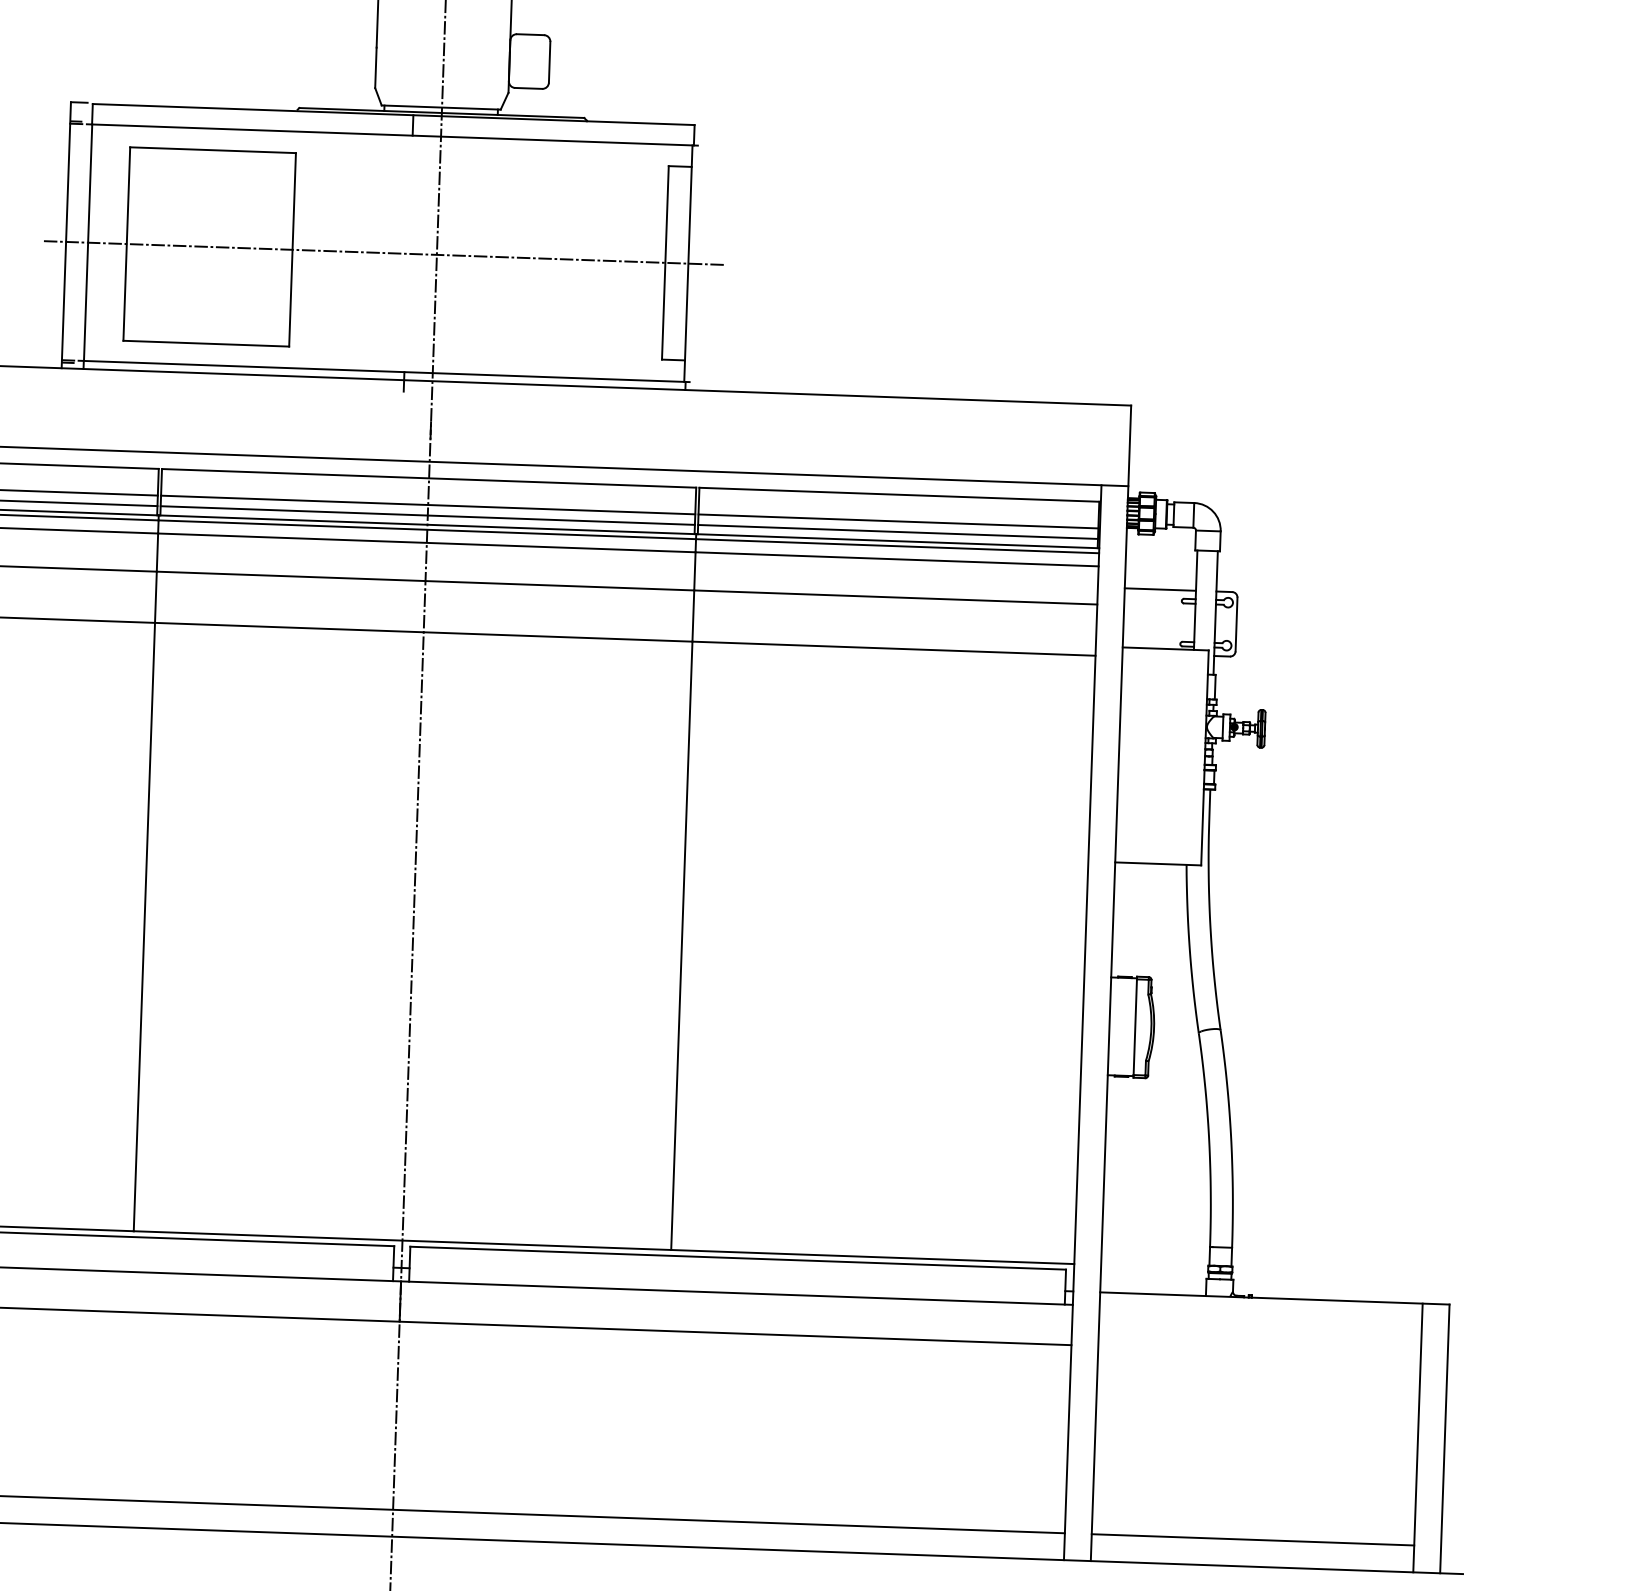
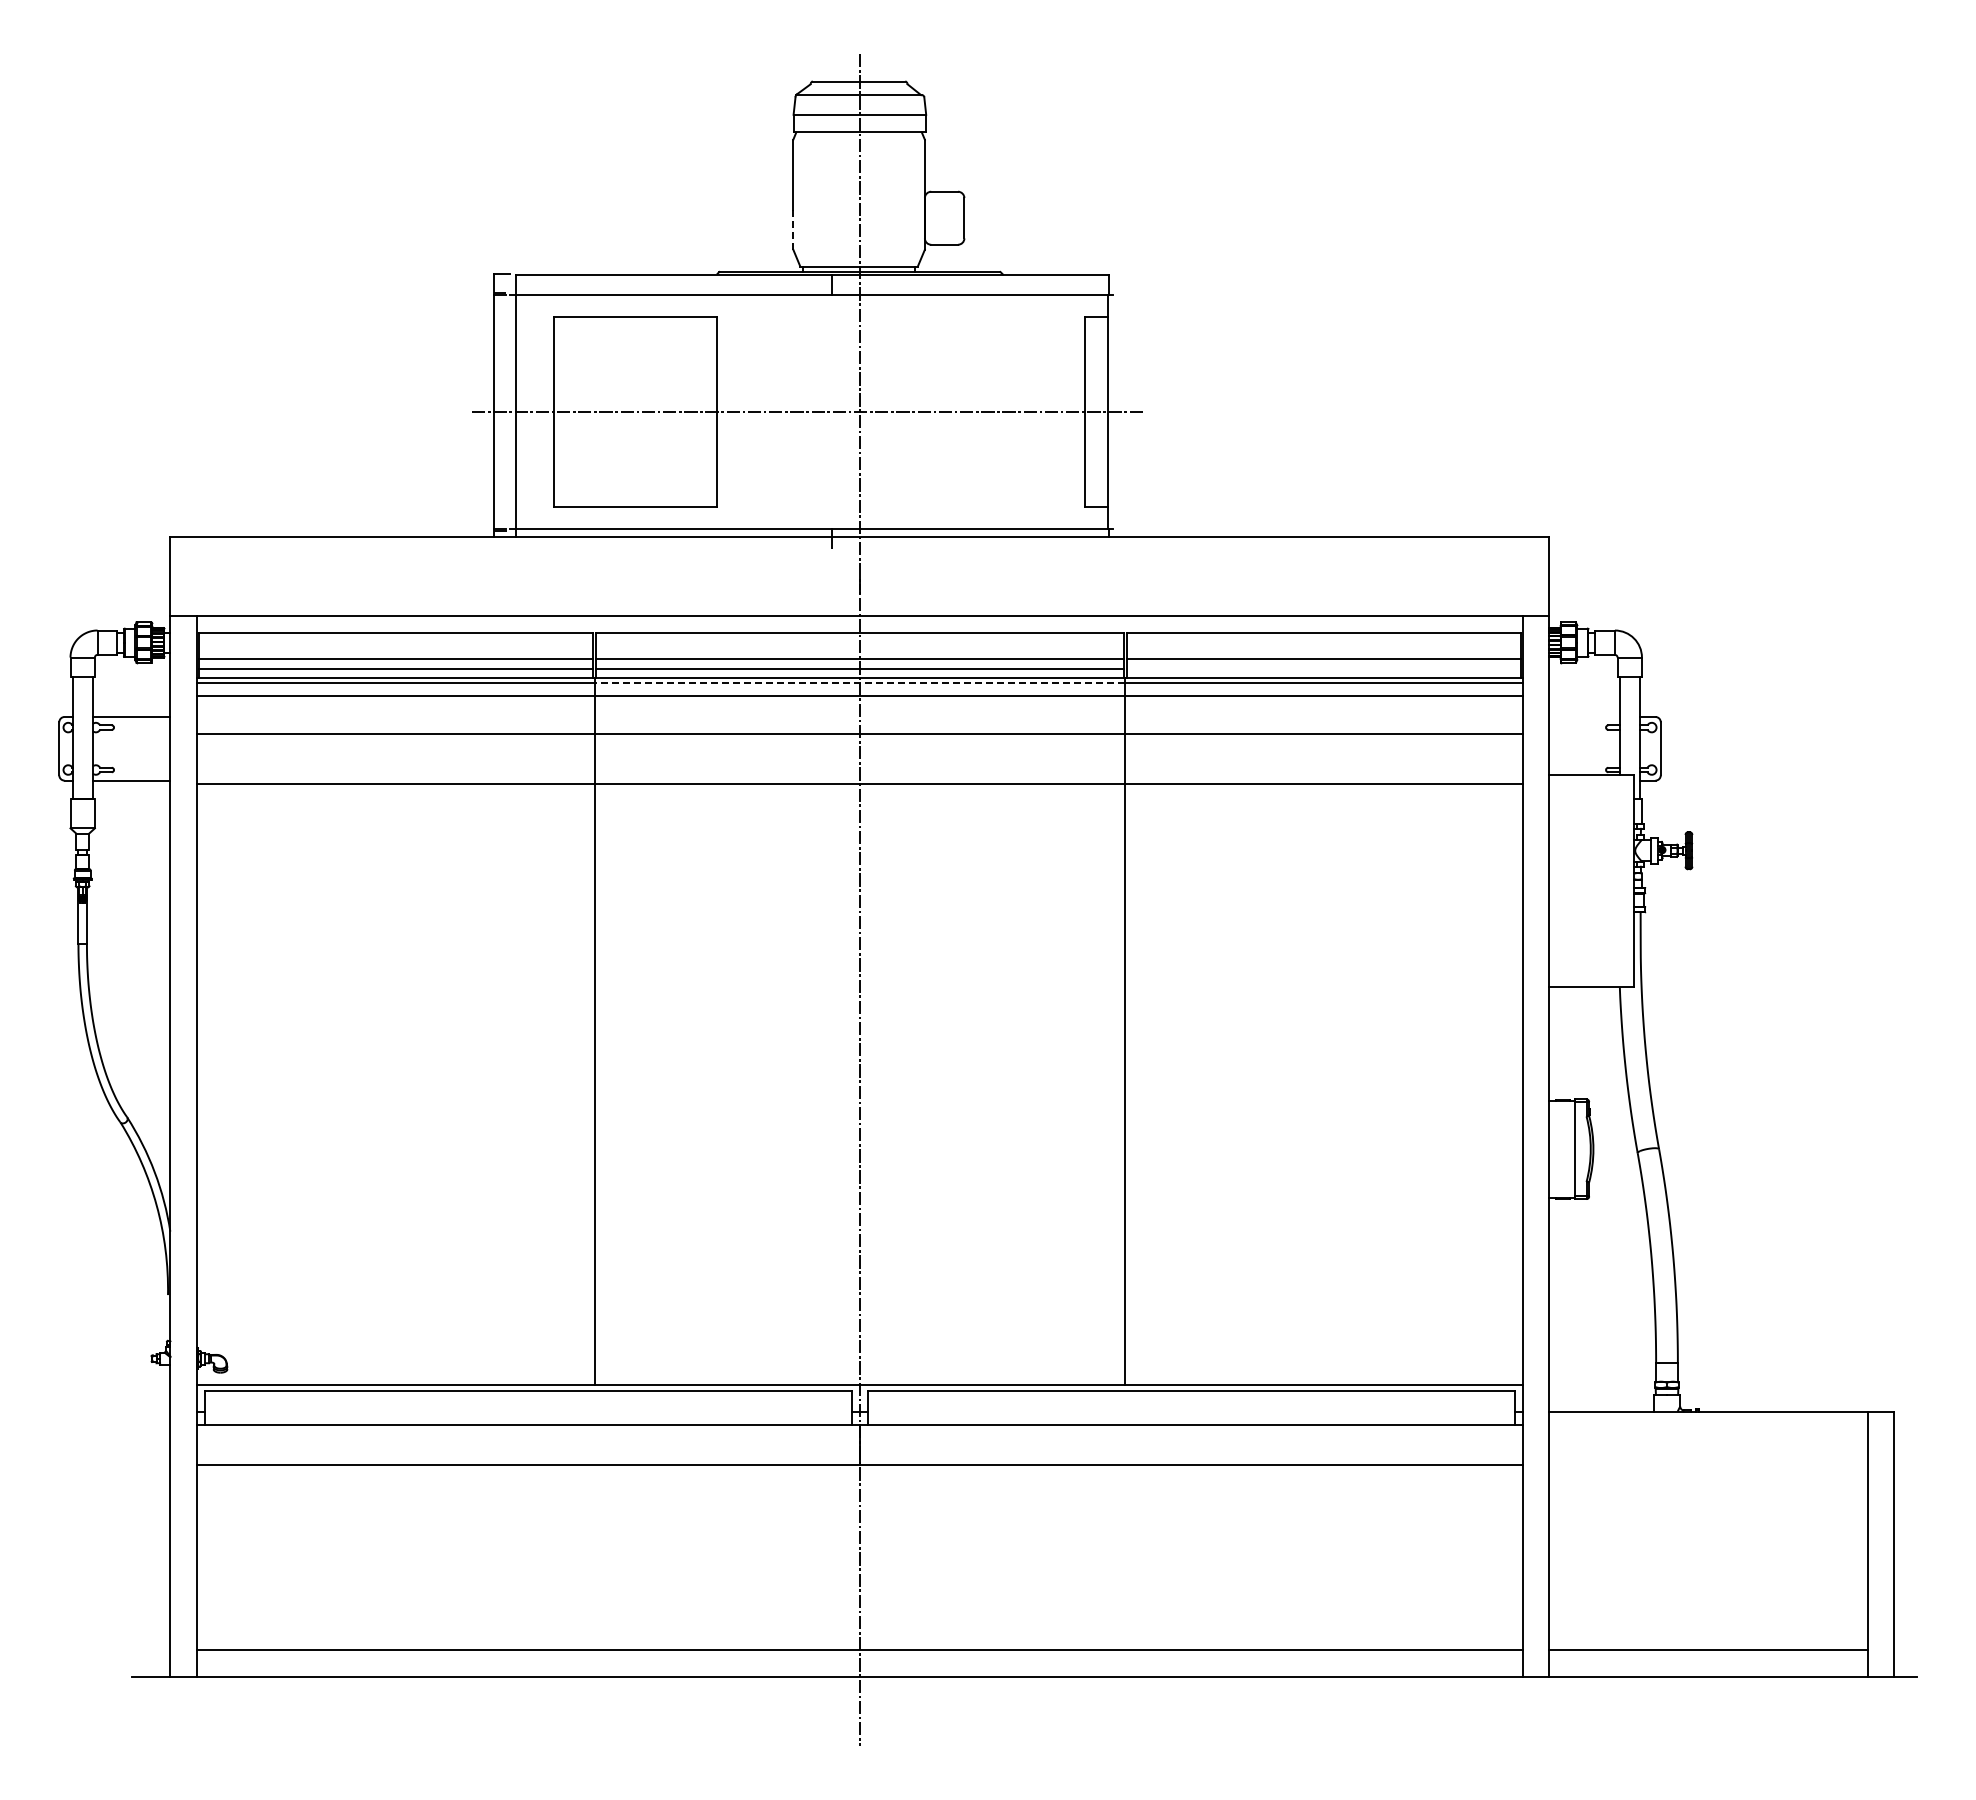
line: (376, 67) -> (793, 229), solid -> dashed
line: (426, 529) -> (859, 683), solid -> dashed
line: (897, 532) -> (1323, 669), removed
line: (1160, 589) -> (1584, 716), removed

